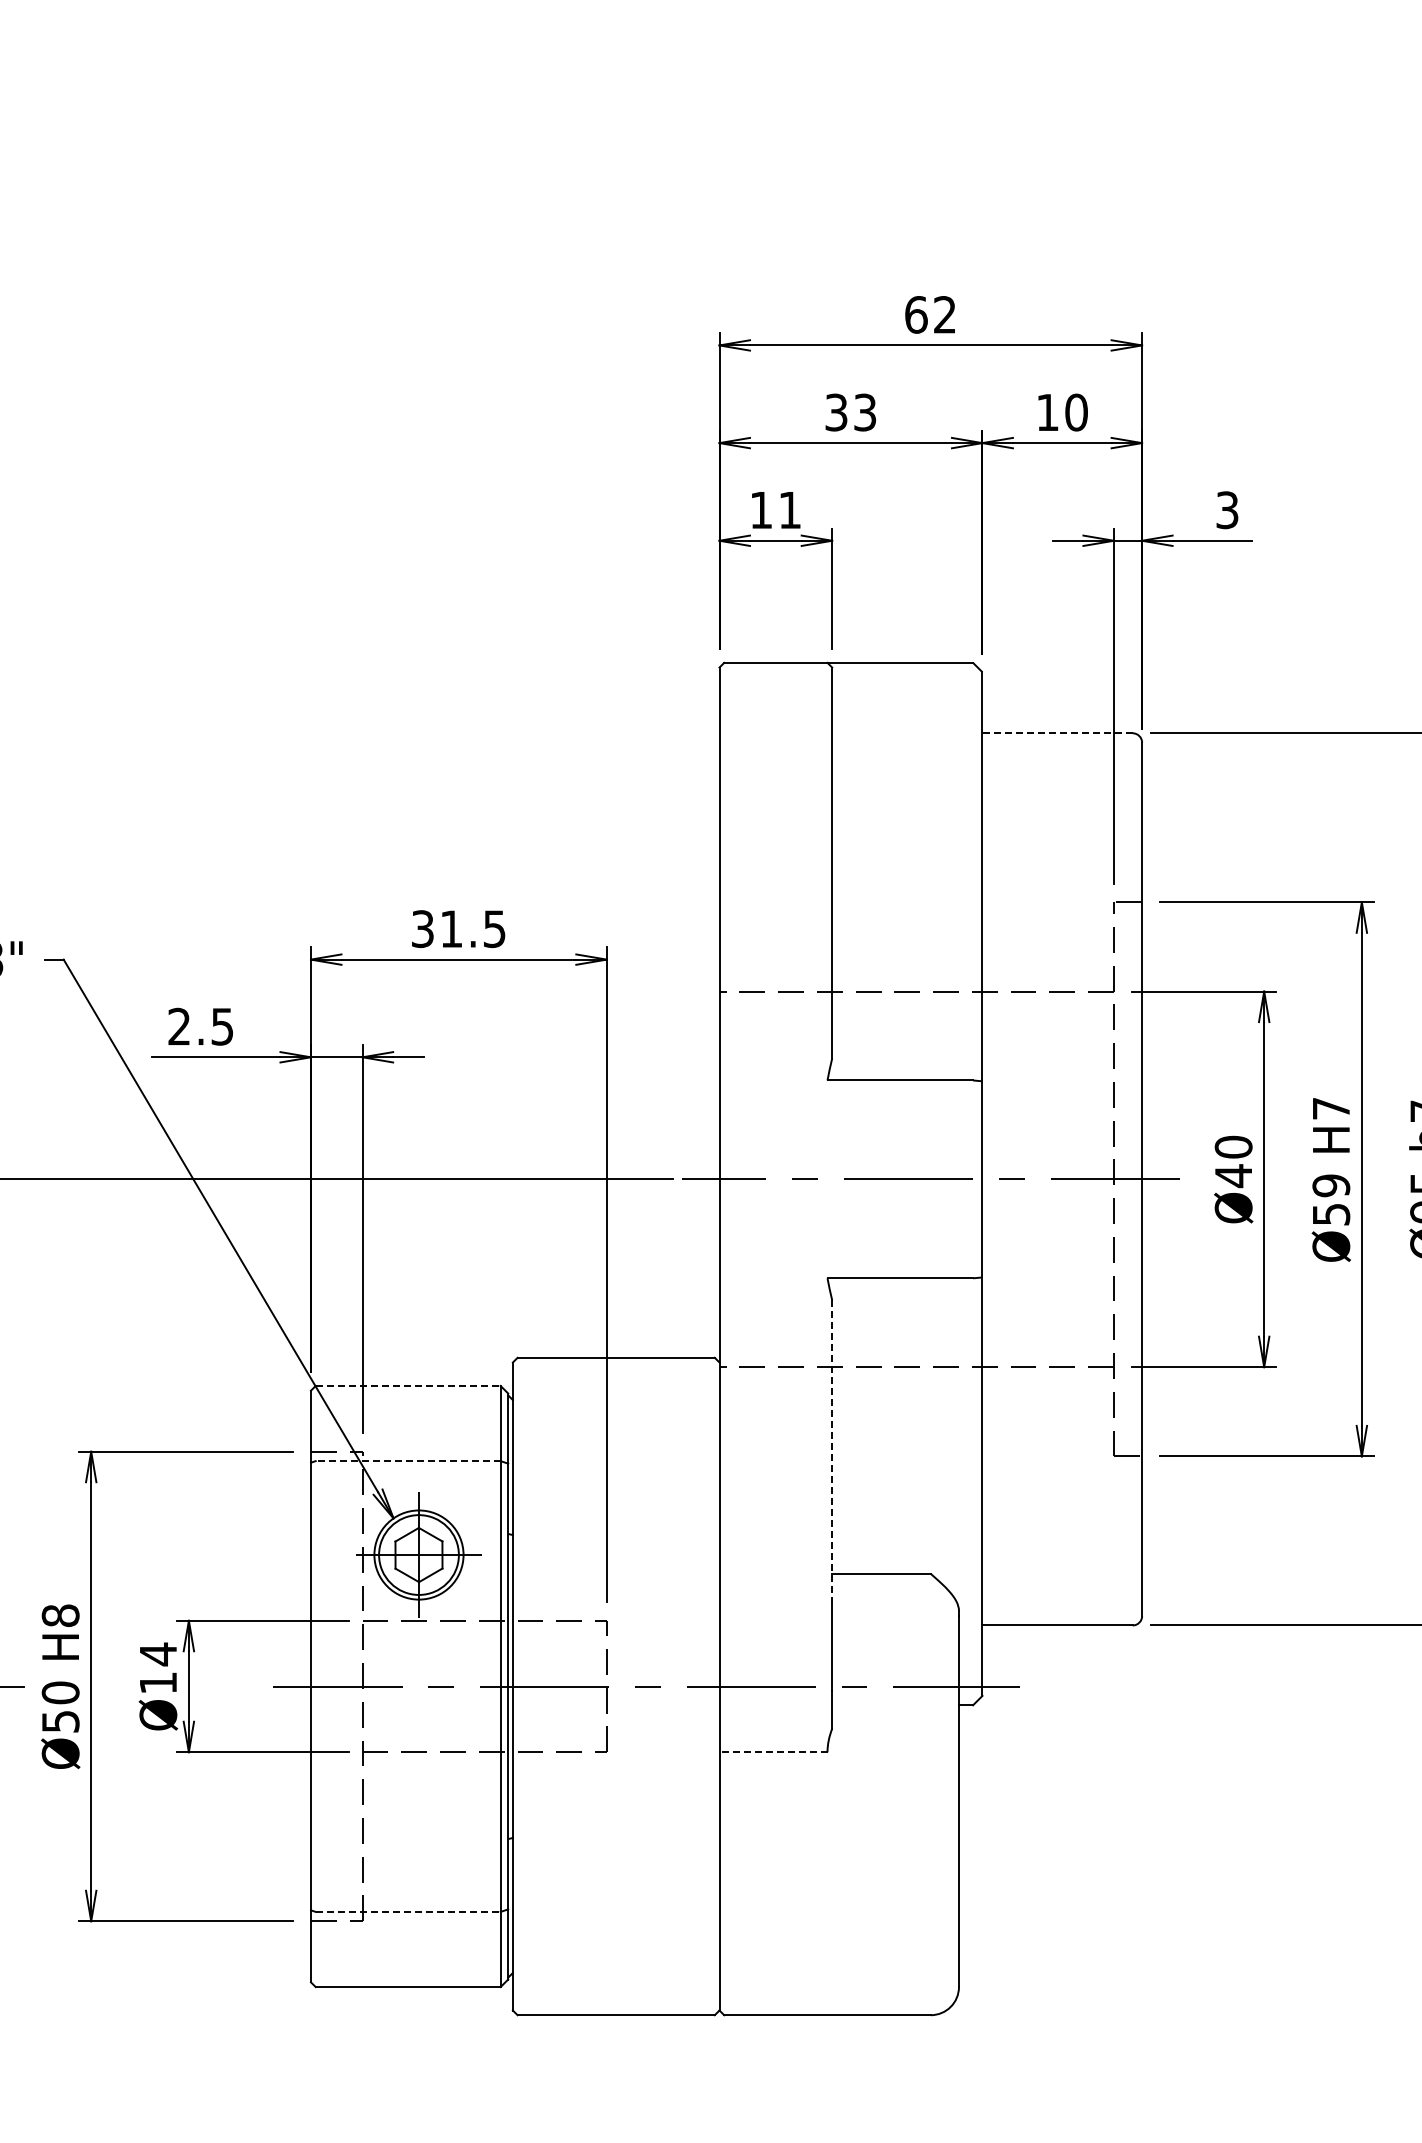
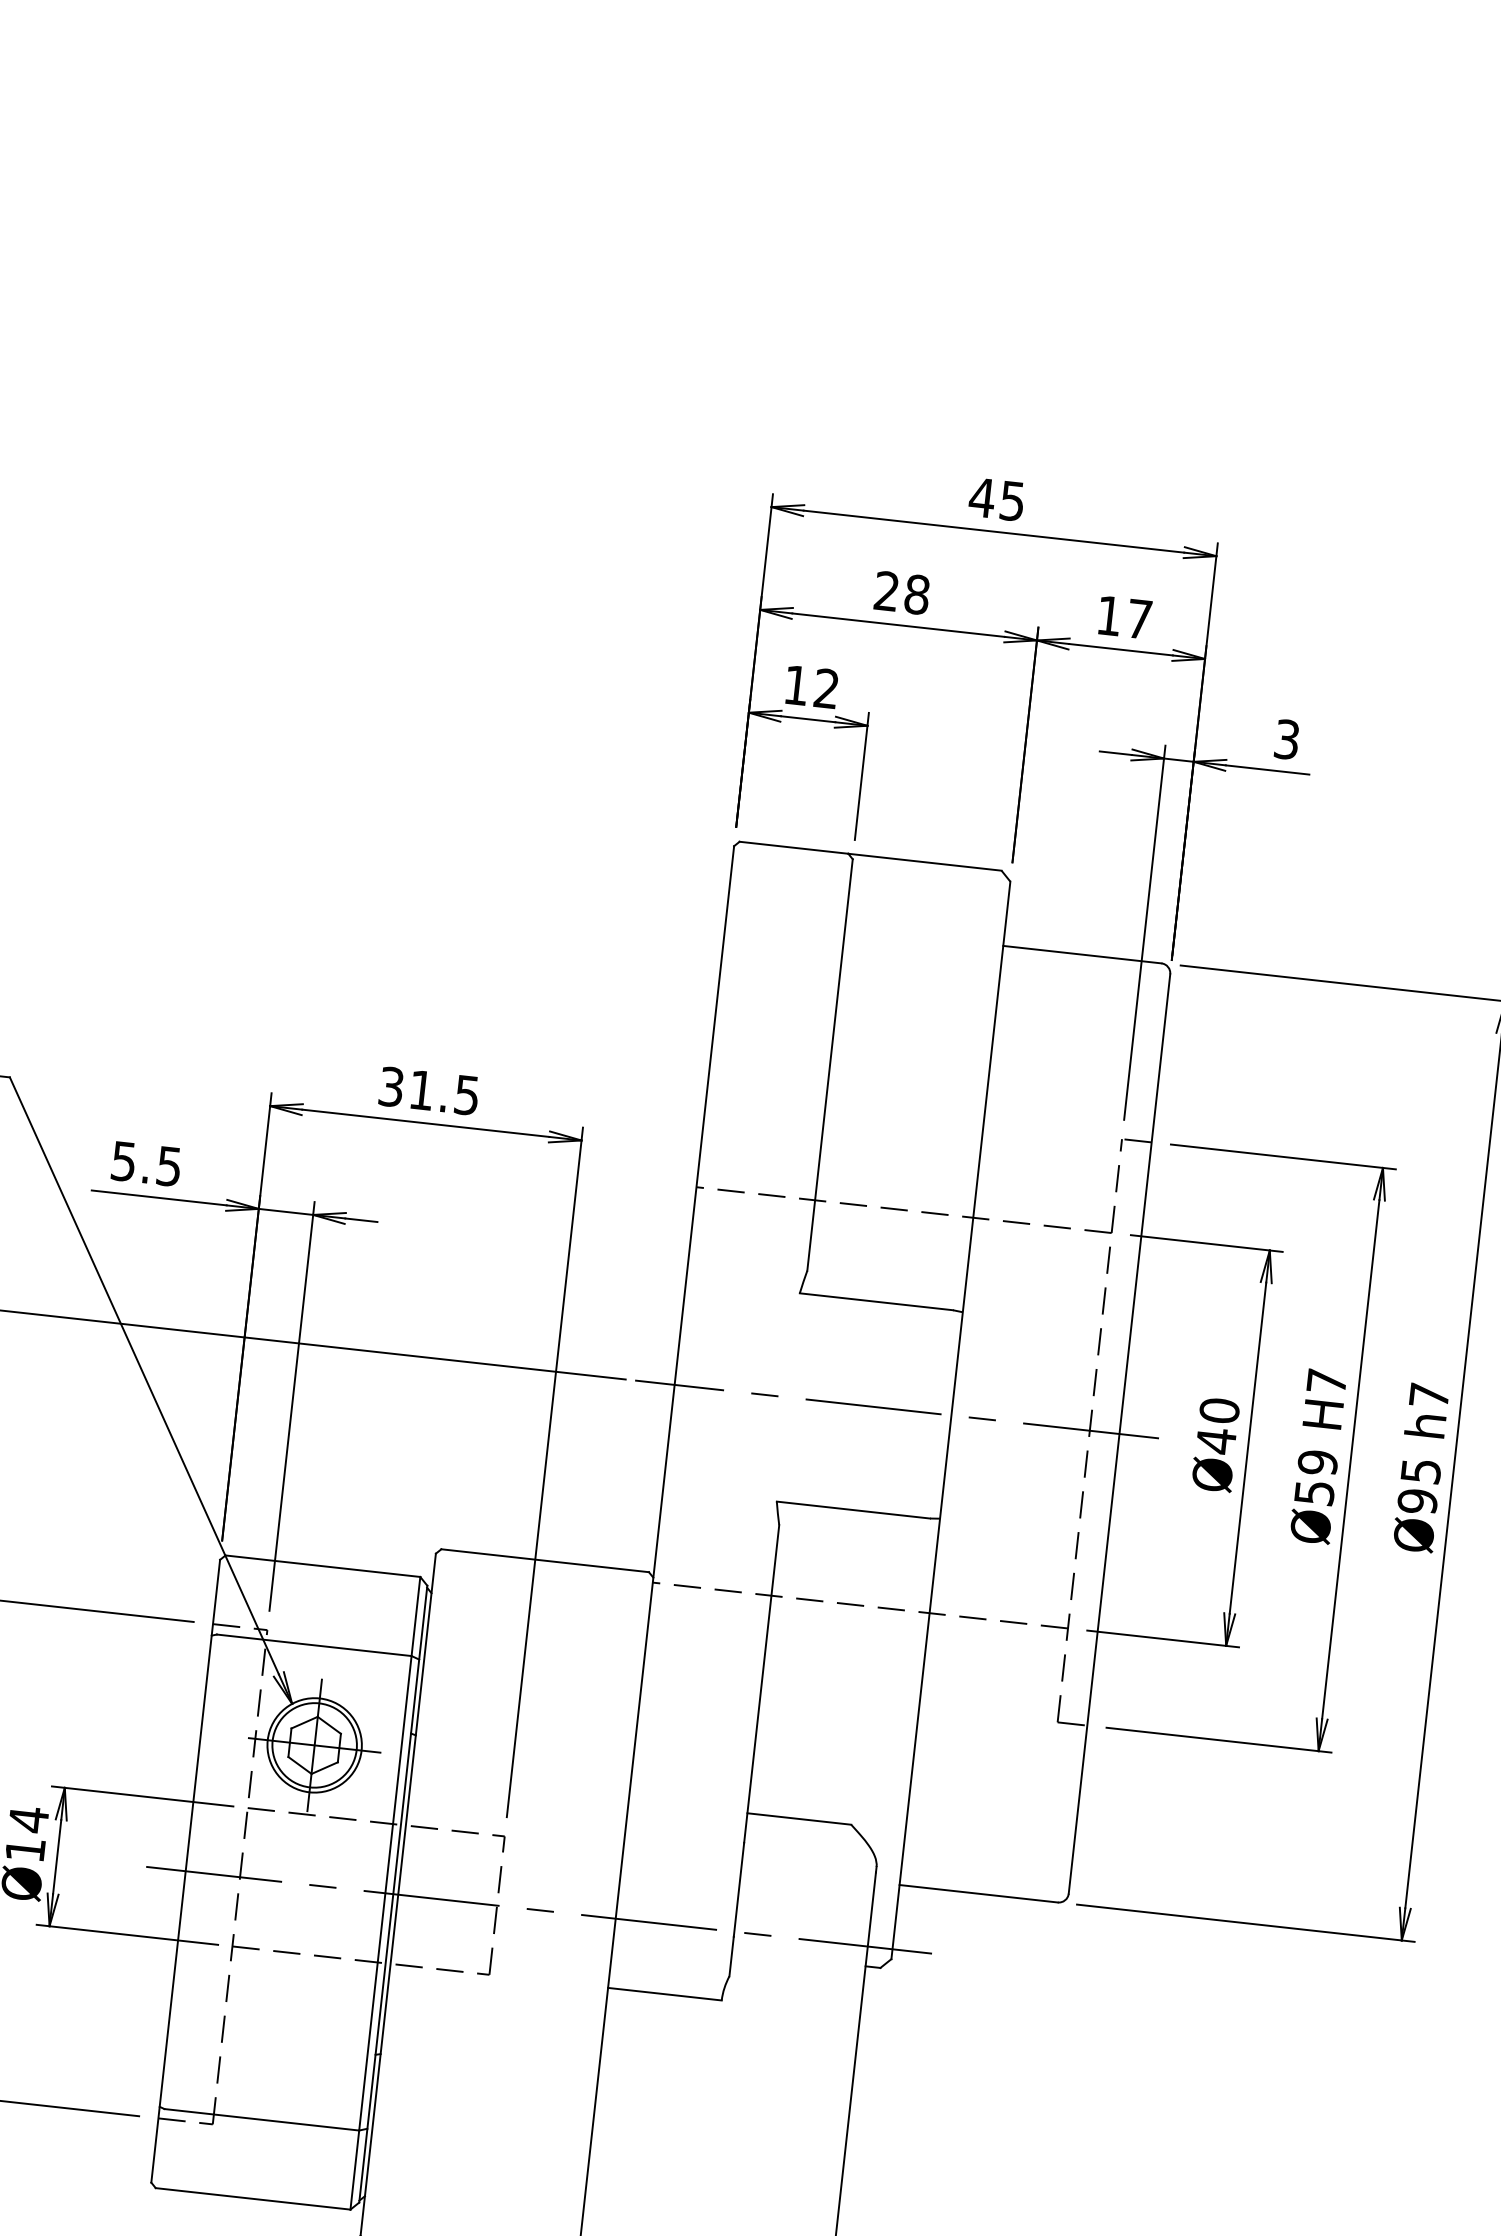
text: (929, 314) -> (996, 498), 62 -> 45
text: (850, 412) -> (901, 592), 33 -> 28
text: (1076, 412) -> (1139, 619), 10 -> 17
text: (789, 509) -> (826, 687), 11 -> 12
line: (1057, 733) -> (1082, 954), dashed -> solid
text: (178, 1026) -> (122, 1161), 2.5 -> 5.5
line: (408, 1386) -> (323, 1566), dashed -> solid
line: (832, 1451) -> (761, 1684), dashed -> solid
line: (408, 1461) -> (314, 1645), dashed -> solid
line: (773, 1752) -> (664, 1994), dashed -> solid
line: (408, 1911) -> (262, 2119), dashed -> solid

